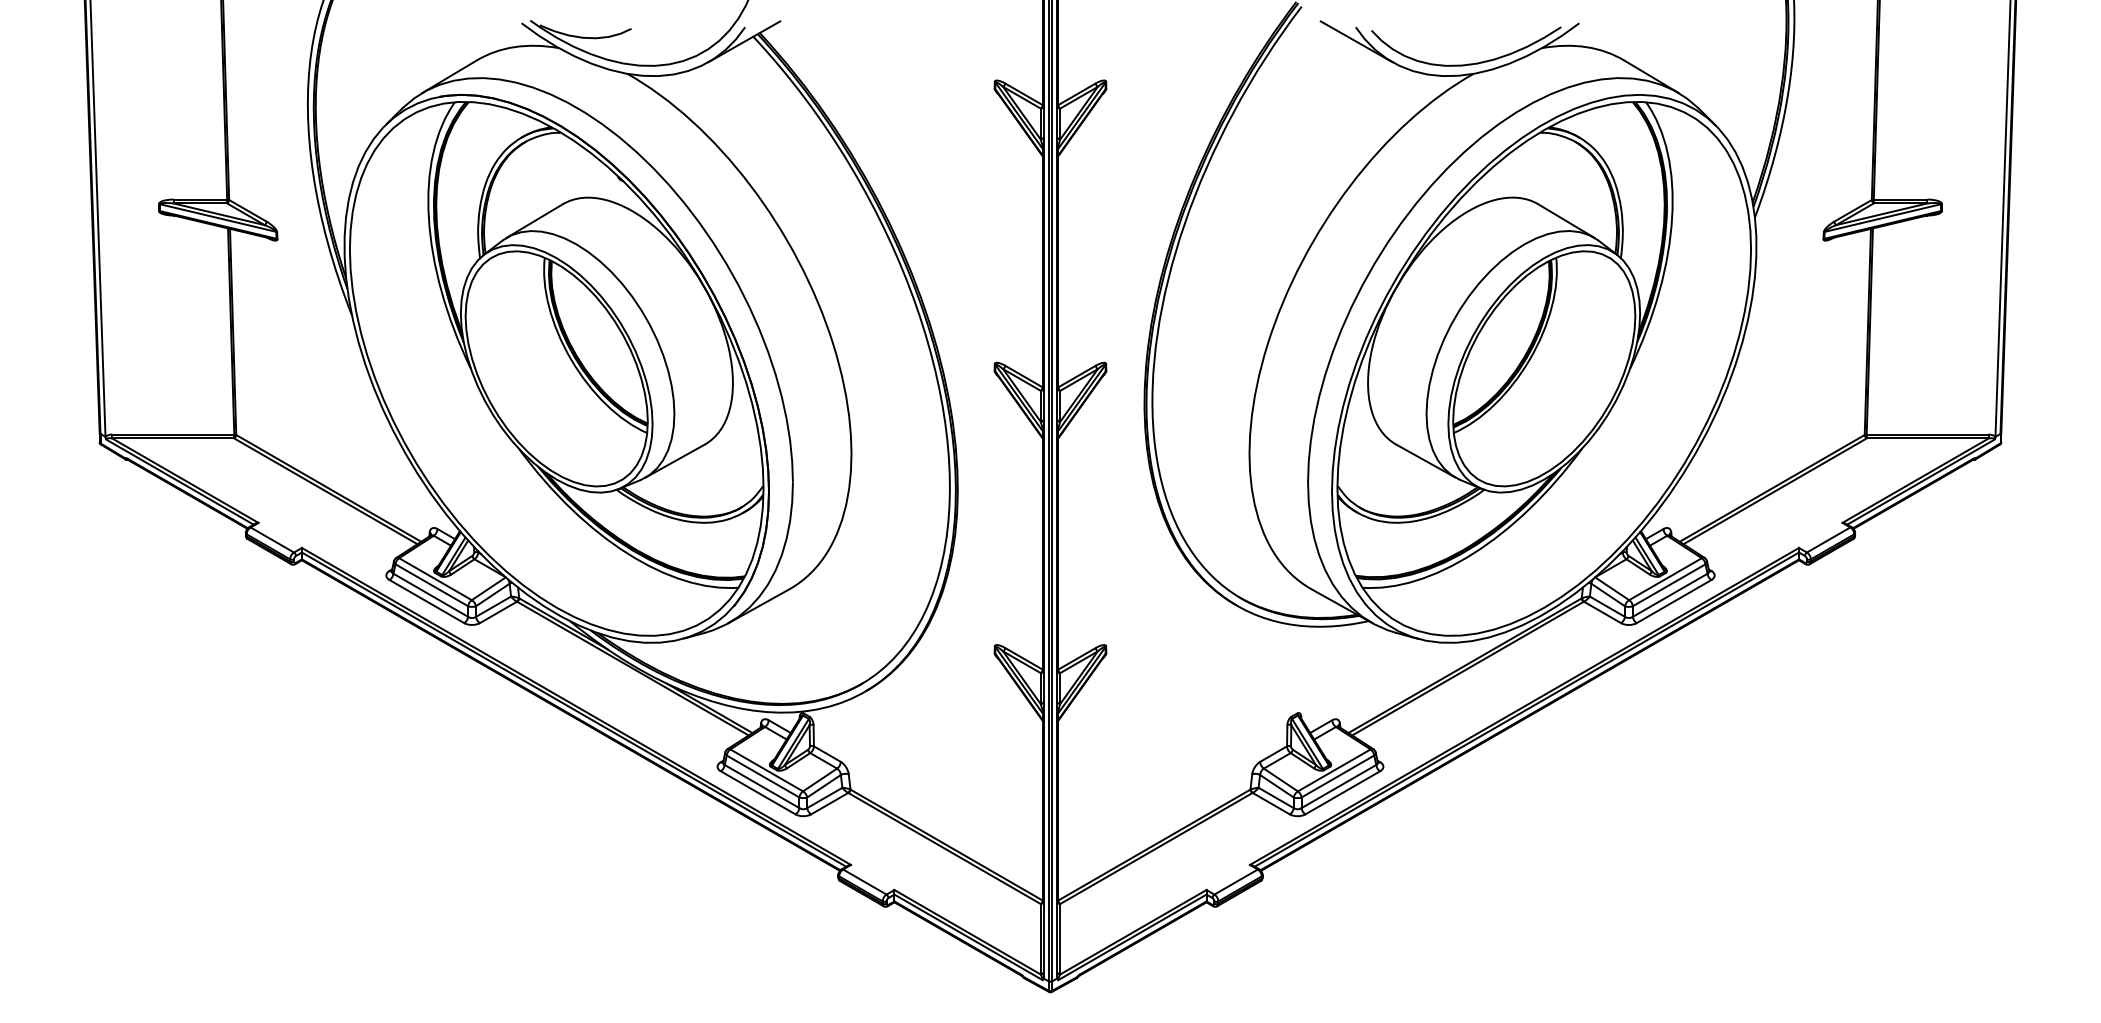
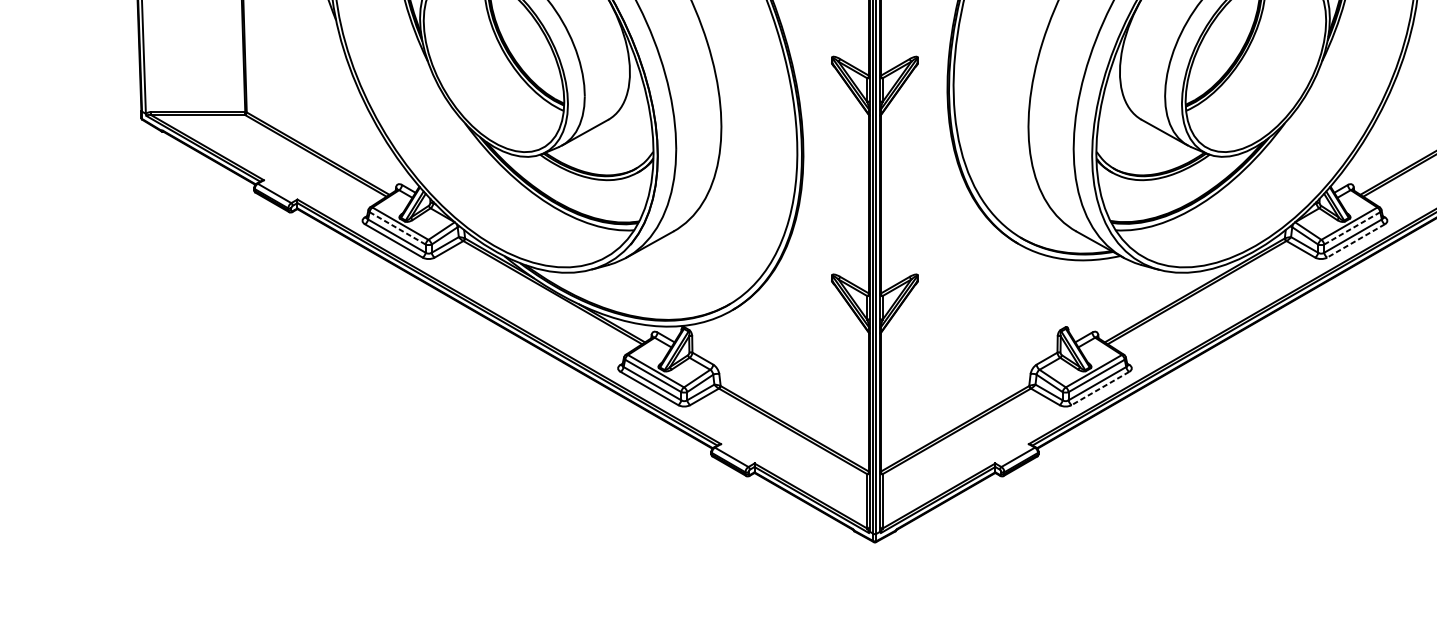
line: (431, 585) -> (397, 228), solid -> dashed
line: (1669, 585) -> (1352, 228), solid -> dashed
line: (1673, 601) -> (1355, 240), solid -> dashed
line: (1342, 793) -> (1100, 389), solid -> dashed

